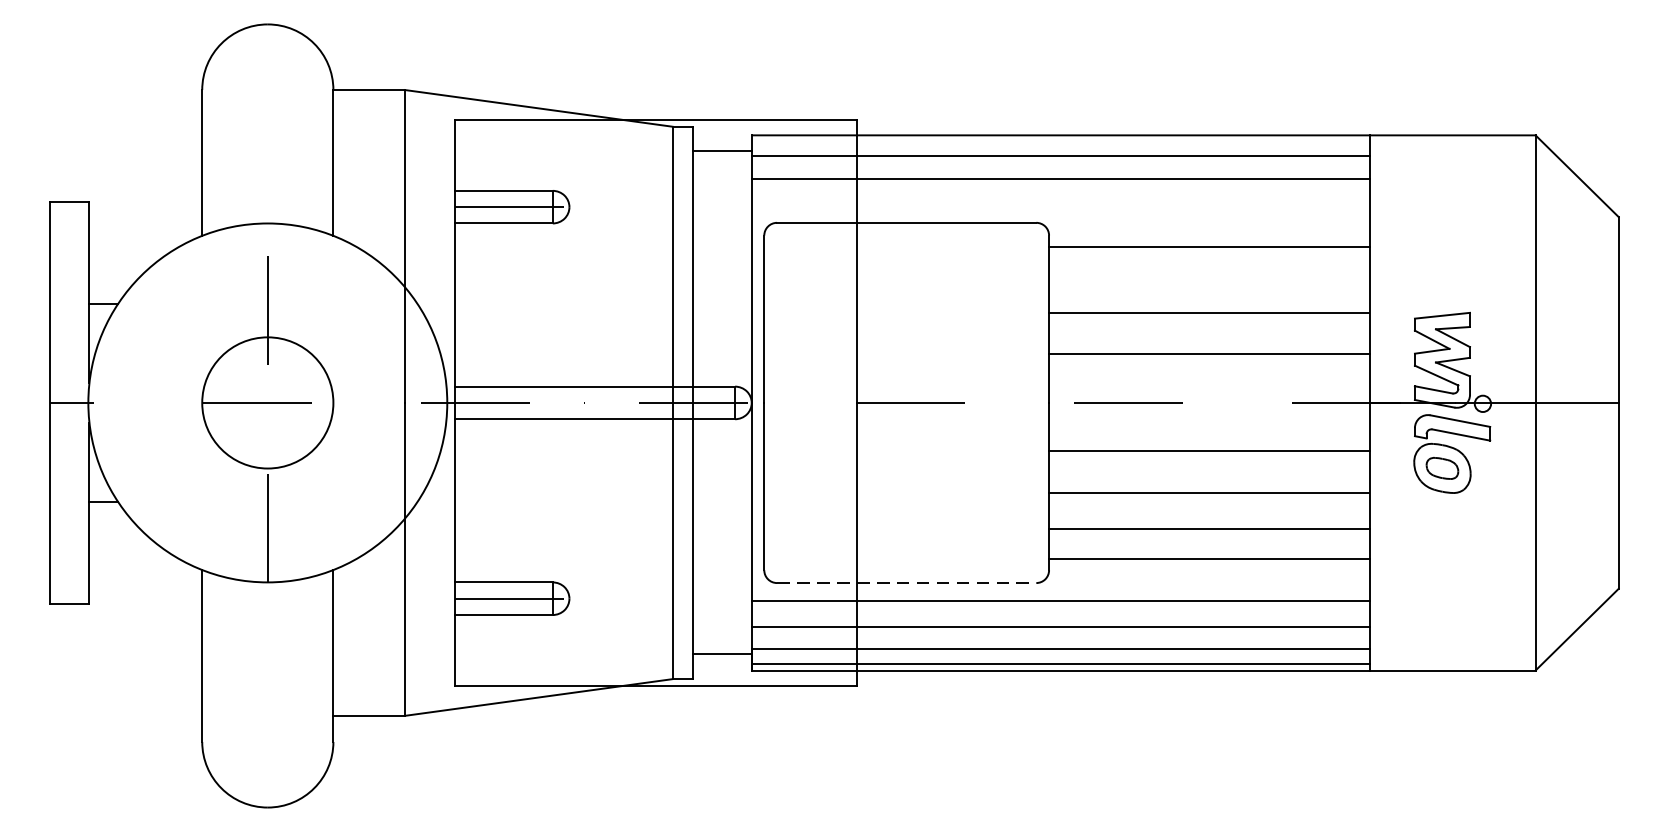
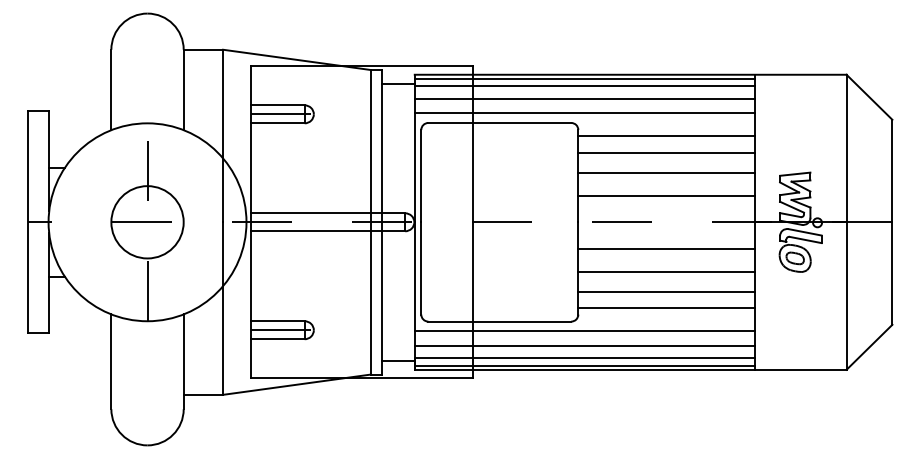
line: (1060, 142) -> (584, 78), added
line: (1060, 205) -> (584, 113), added
line: (1209, 276) -> (666, 152), added
line: (907, 582) -> (500, 321), dashed -> solid

